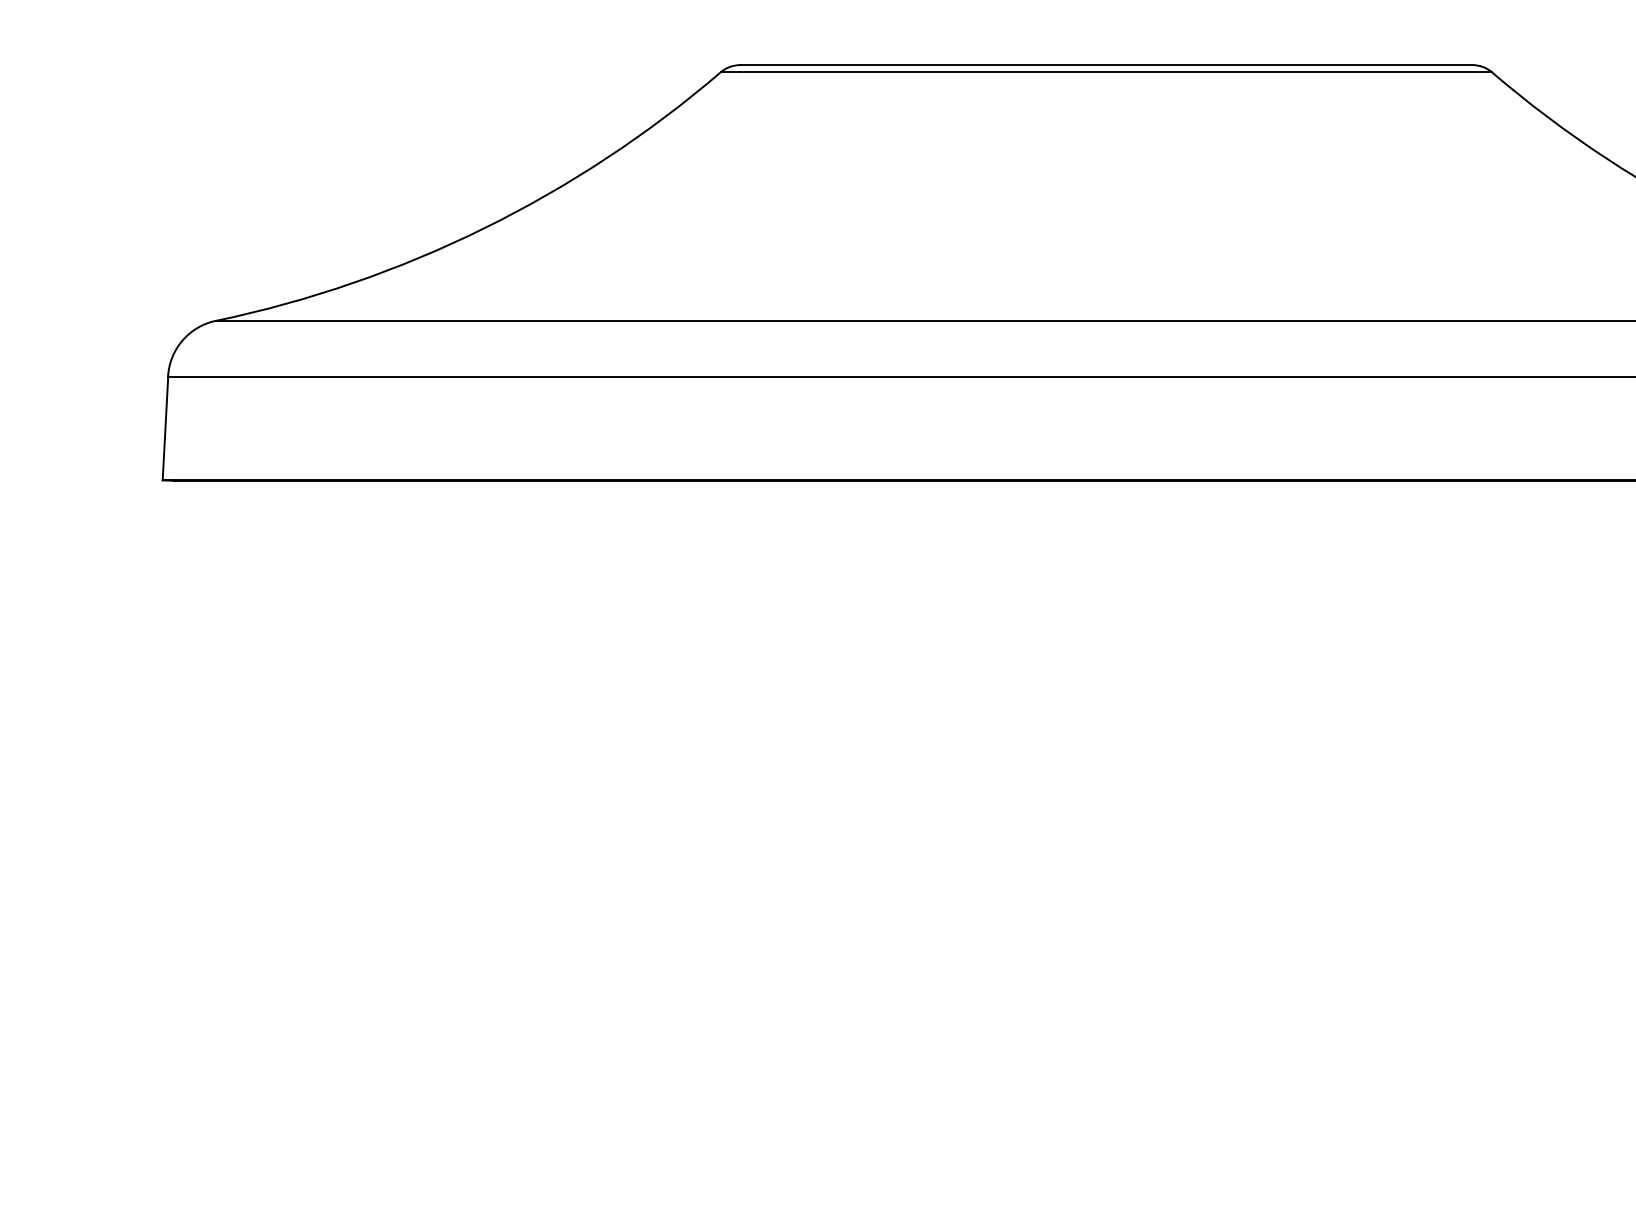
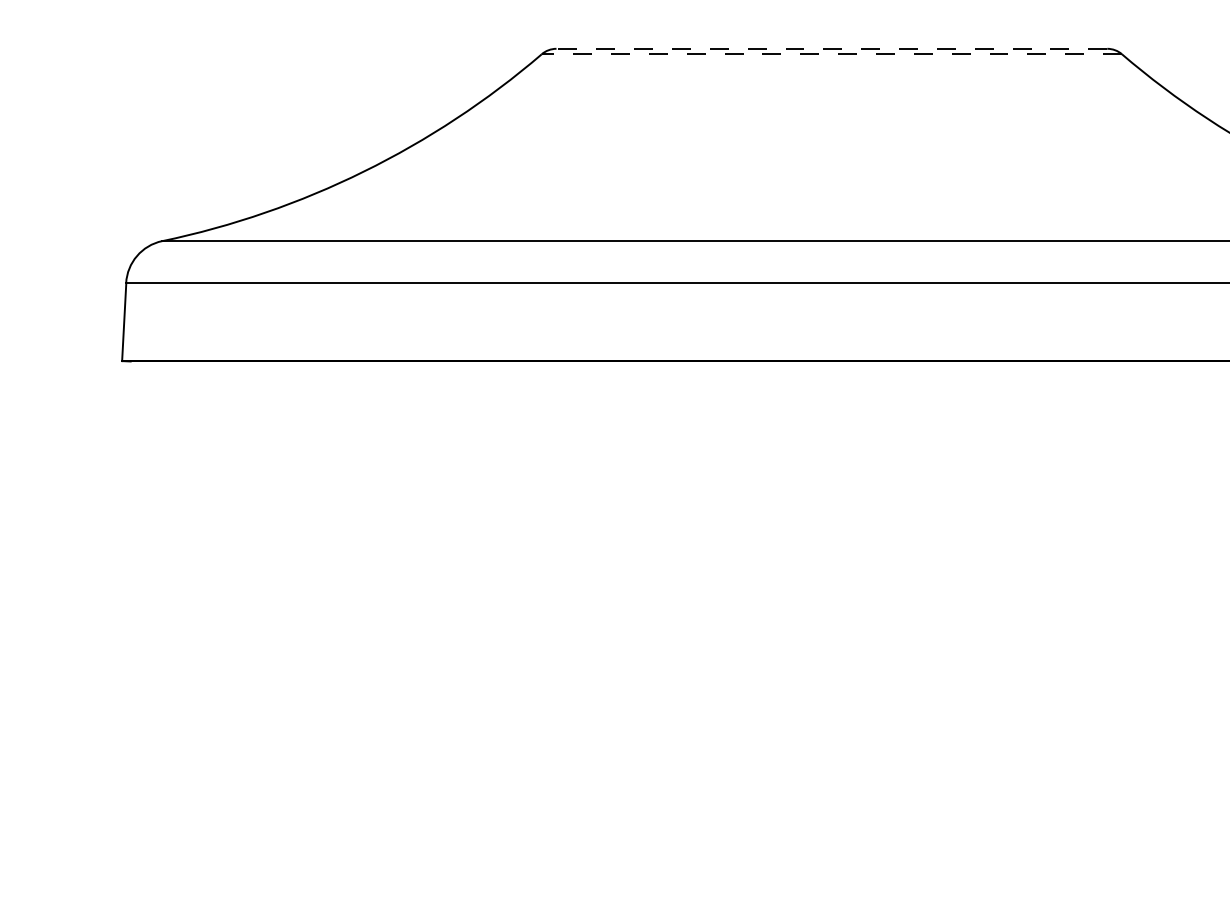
line: (1105, 65) -> (831, 49), solid -> dashed
line: (1106, 72) -> (831, 54), solid -> dashed

